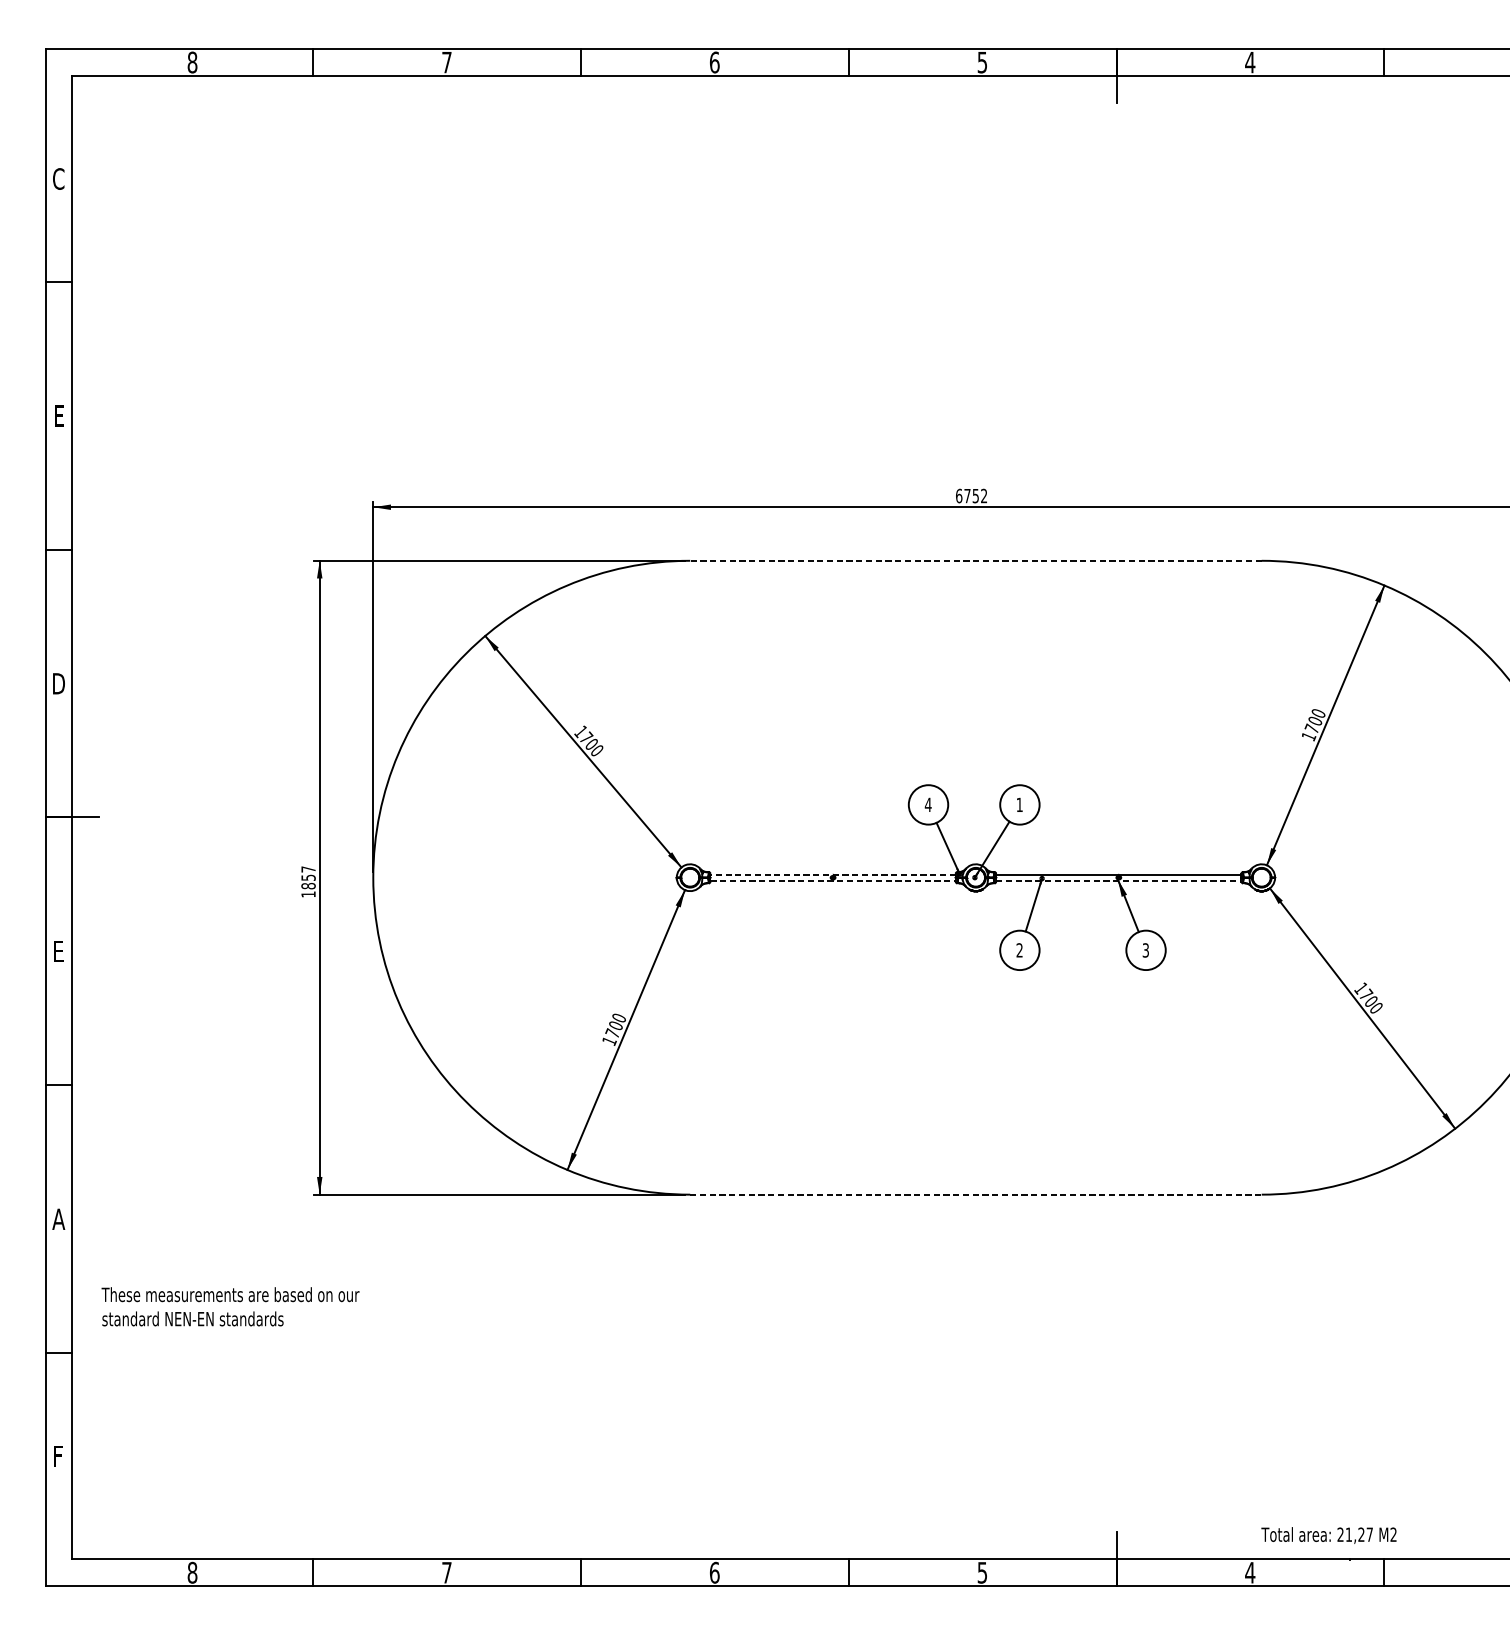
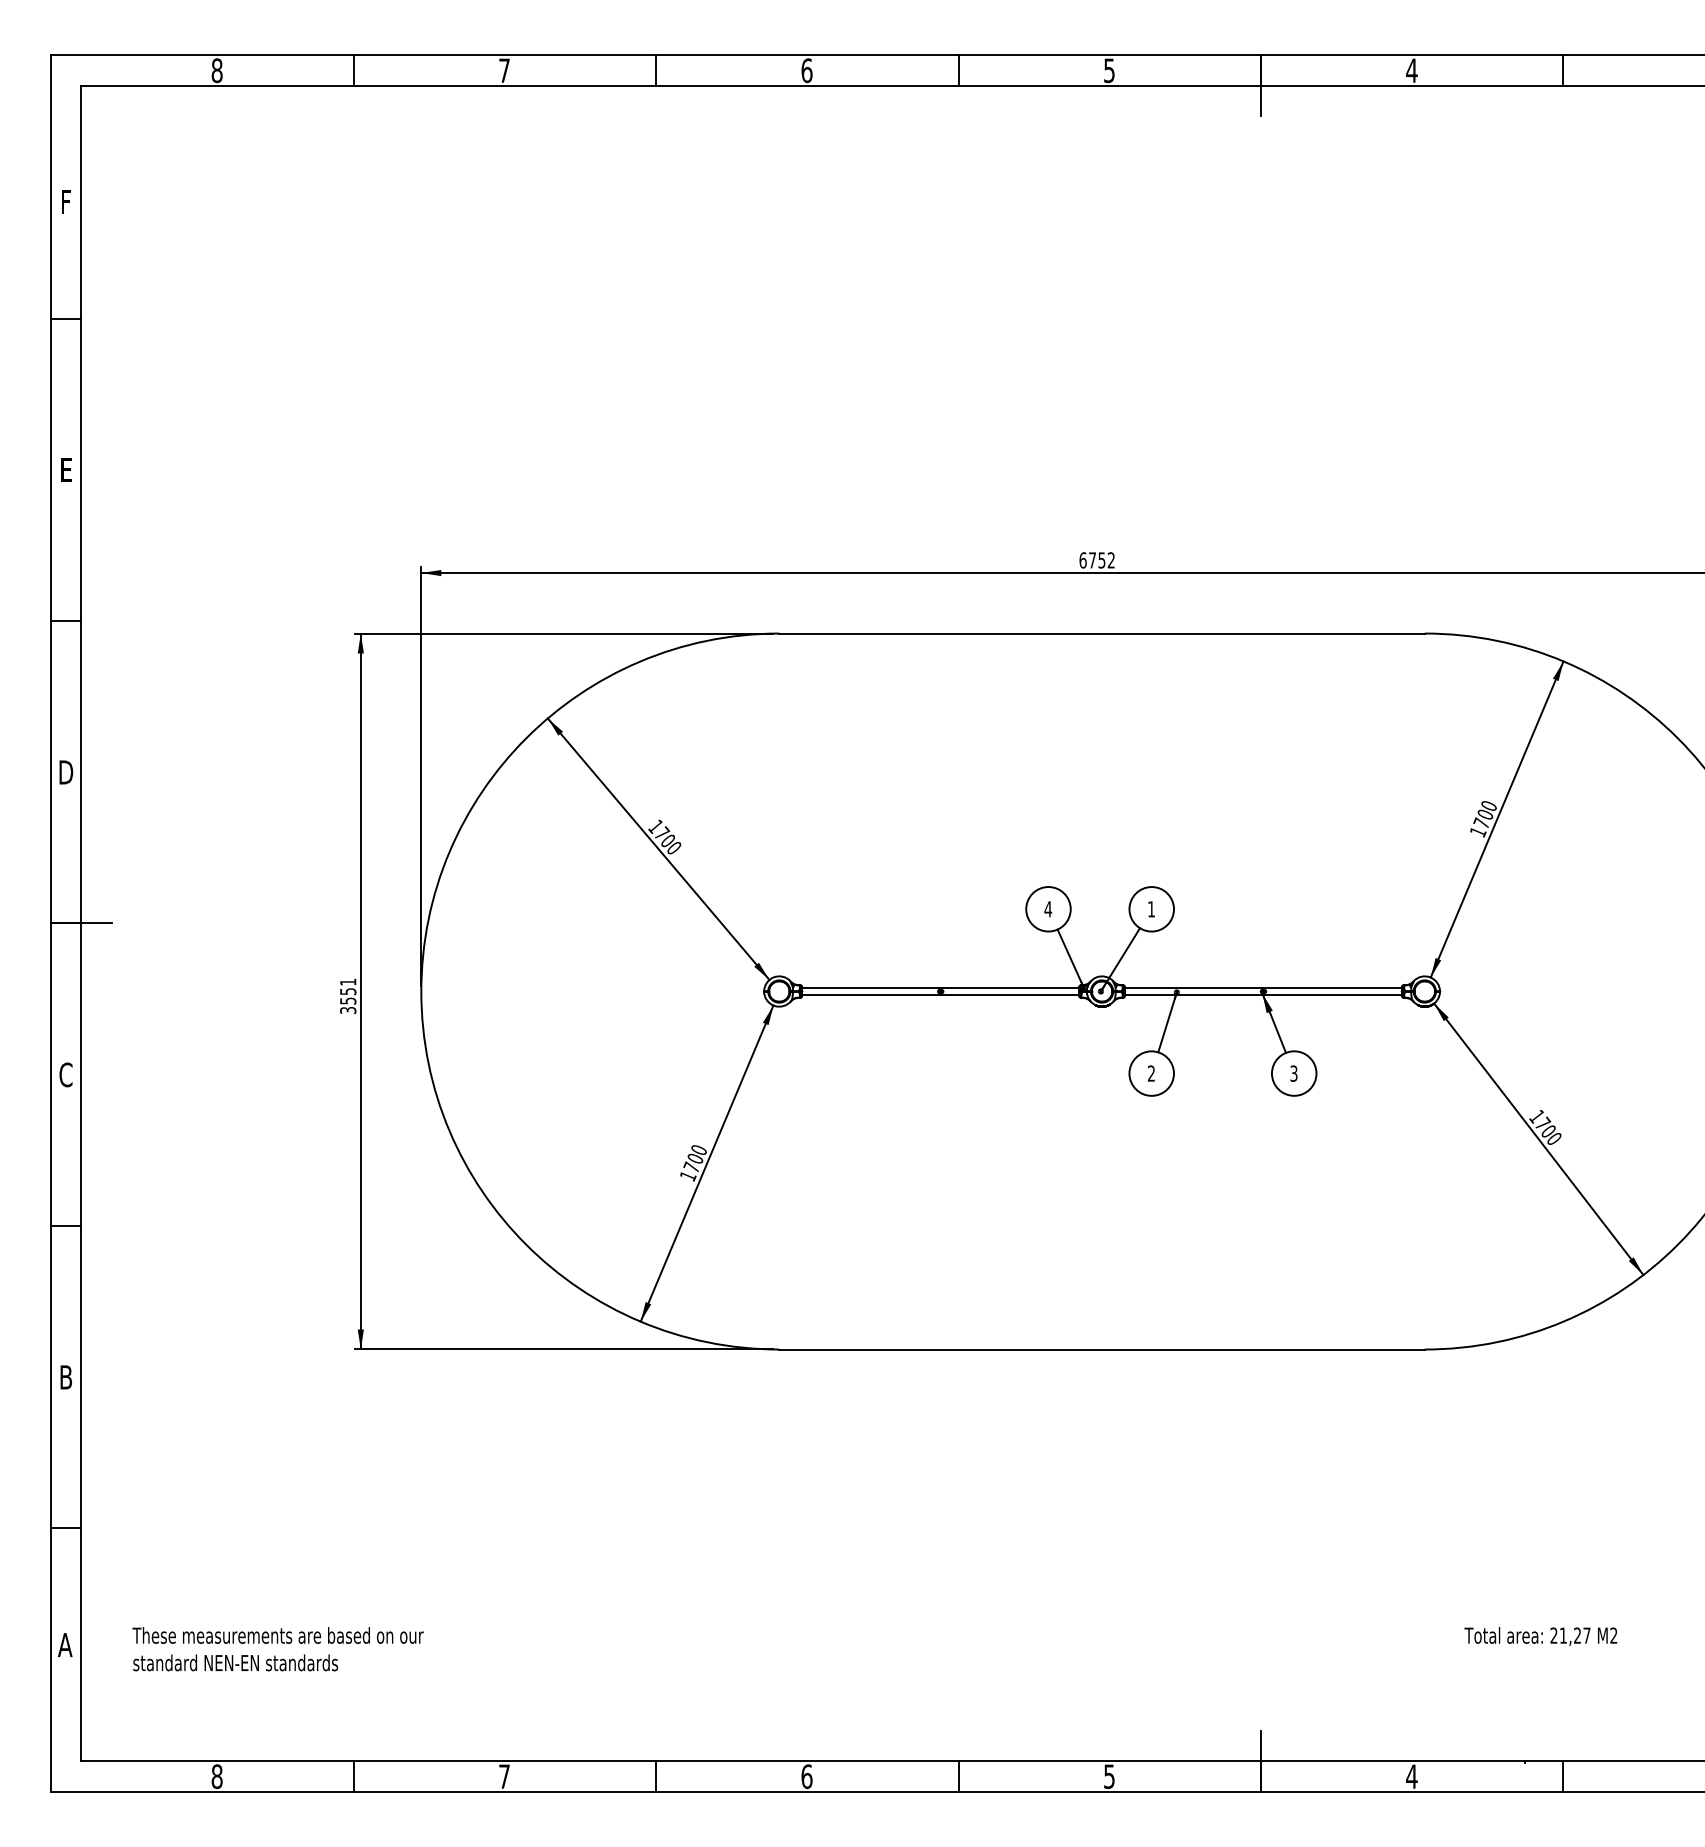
text: (58, 178) -> (65, 201), C -> F
line: (976, 560) -> (1102, 633), dashed -> solid
line: (832, 875) -> (940, 988), dashed -> solid
line: (832, 880) -> (940, 994), dashed -> solid
line: (1118, 880) -> (1263, 994), dashed -> solid
text: (308, 881) -> (348, 995), 1857 -> 3551
text: (58, 951) -> (65, 1074), E -> C
line: (976, 1194) -> (1102, 1349), dashed -> solid
text: (58, 1219) -> (65, 1377), A -> B
text: (230, 1307) -> (277, 1649), moved
text: (58, 1456) -> (65, 1645), F -> A
text: (1328, 1535) -> (1540, 1636), moved

